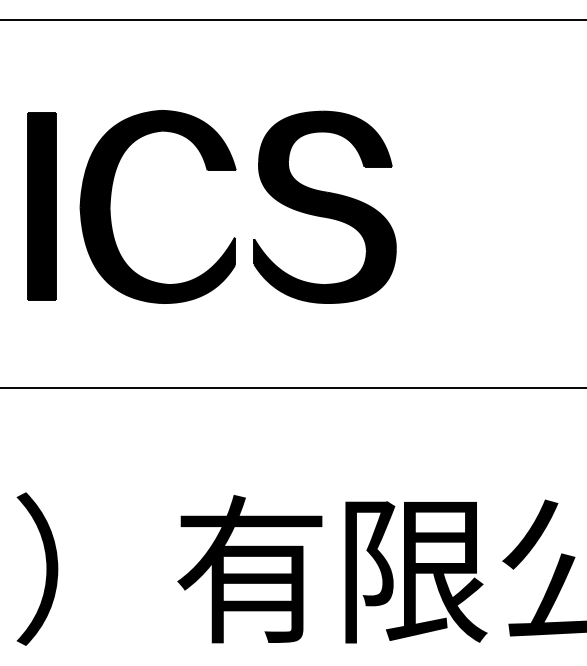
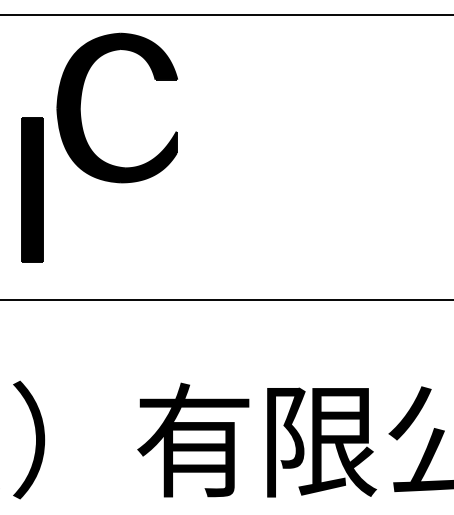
part: (111, 198) -> (81, 101), moved
part: (41, 206) -> (32, 189), moved
part: (325, 207) -> (251, 160), removed

